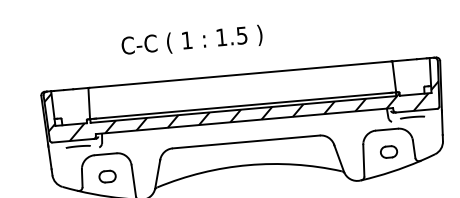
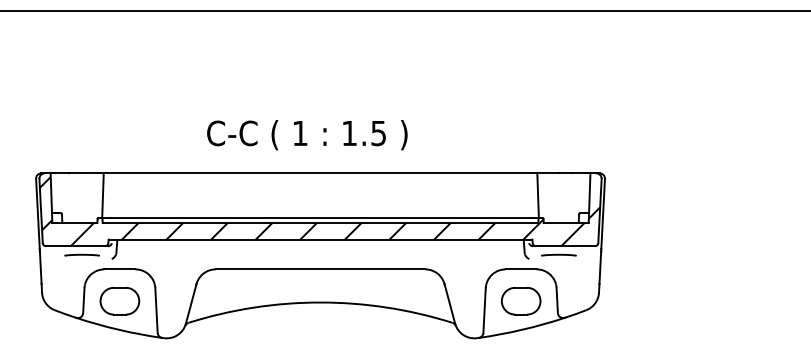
text: (192, 41) -> (307, 135), moved
part: (389, 152) -> (521, 301), size x1.67
part: (107, 176) -> (119, 301), size x1.67

